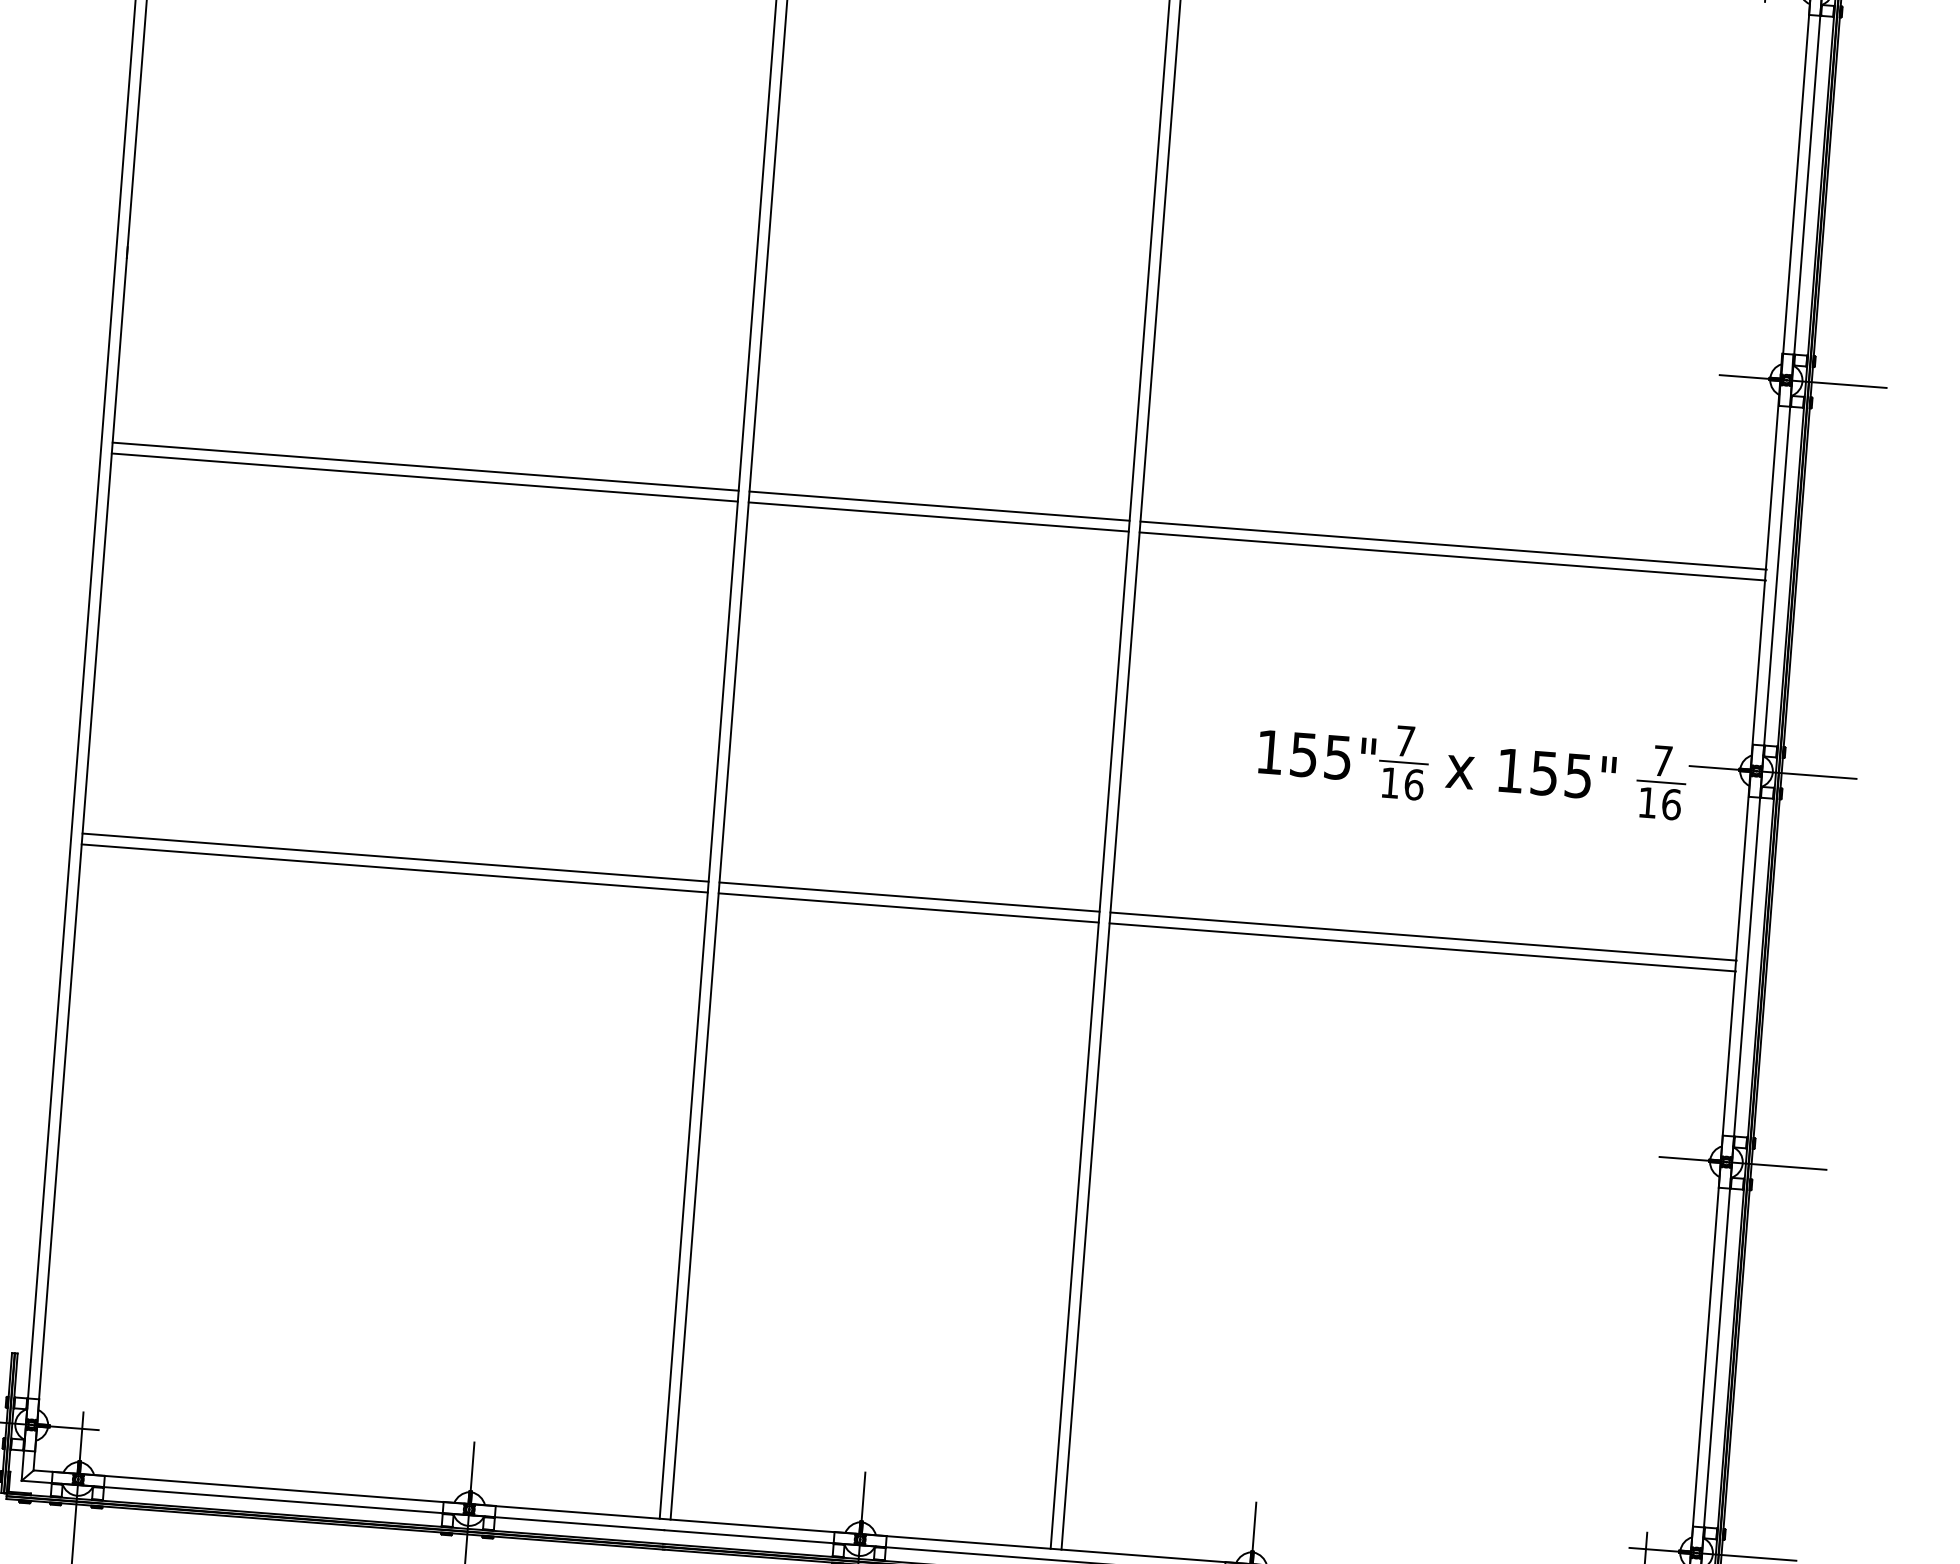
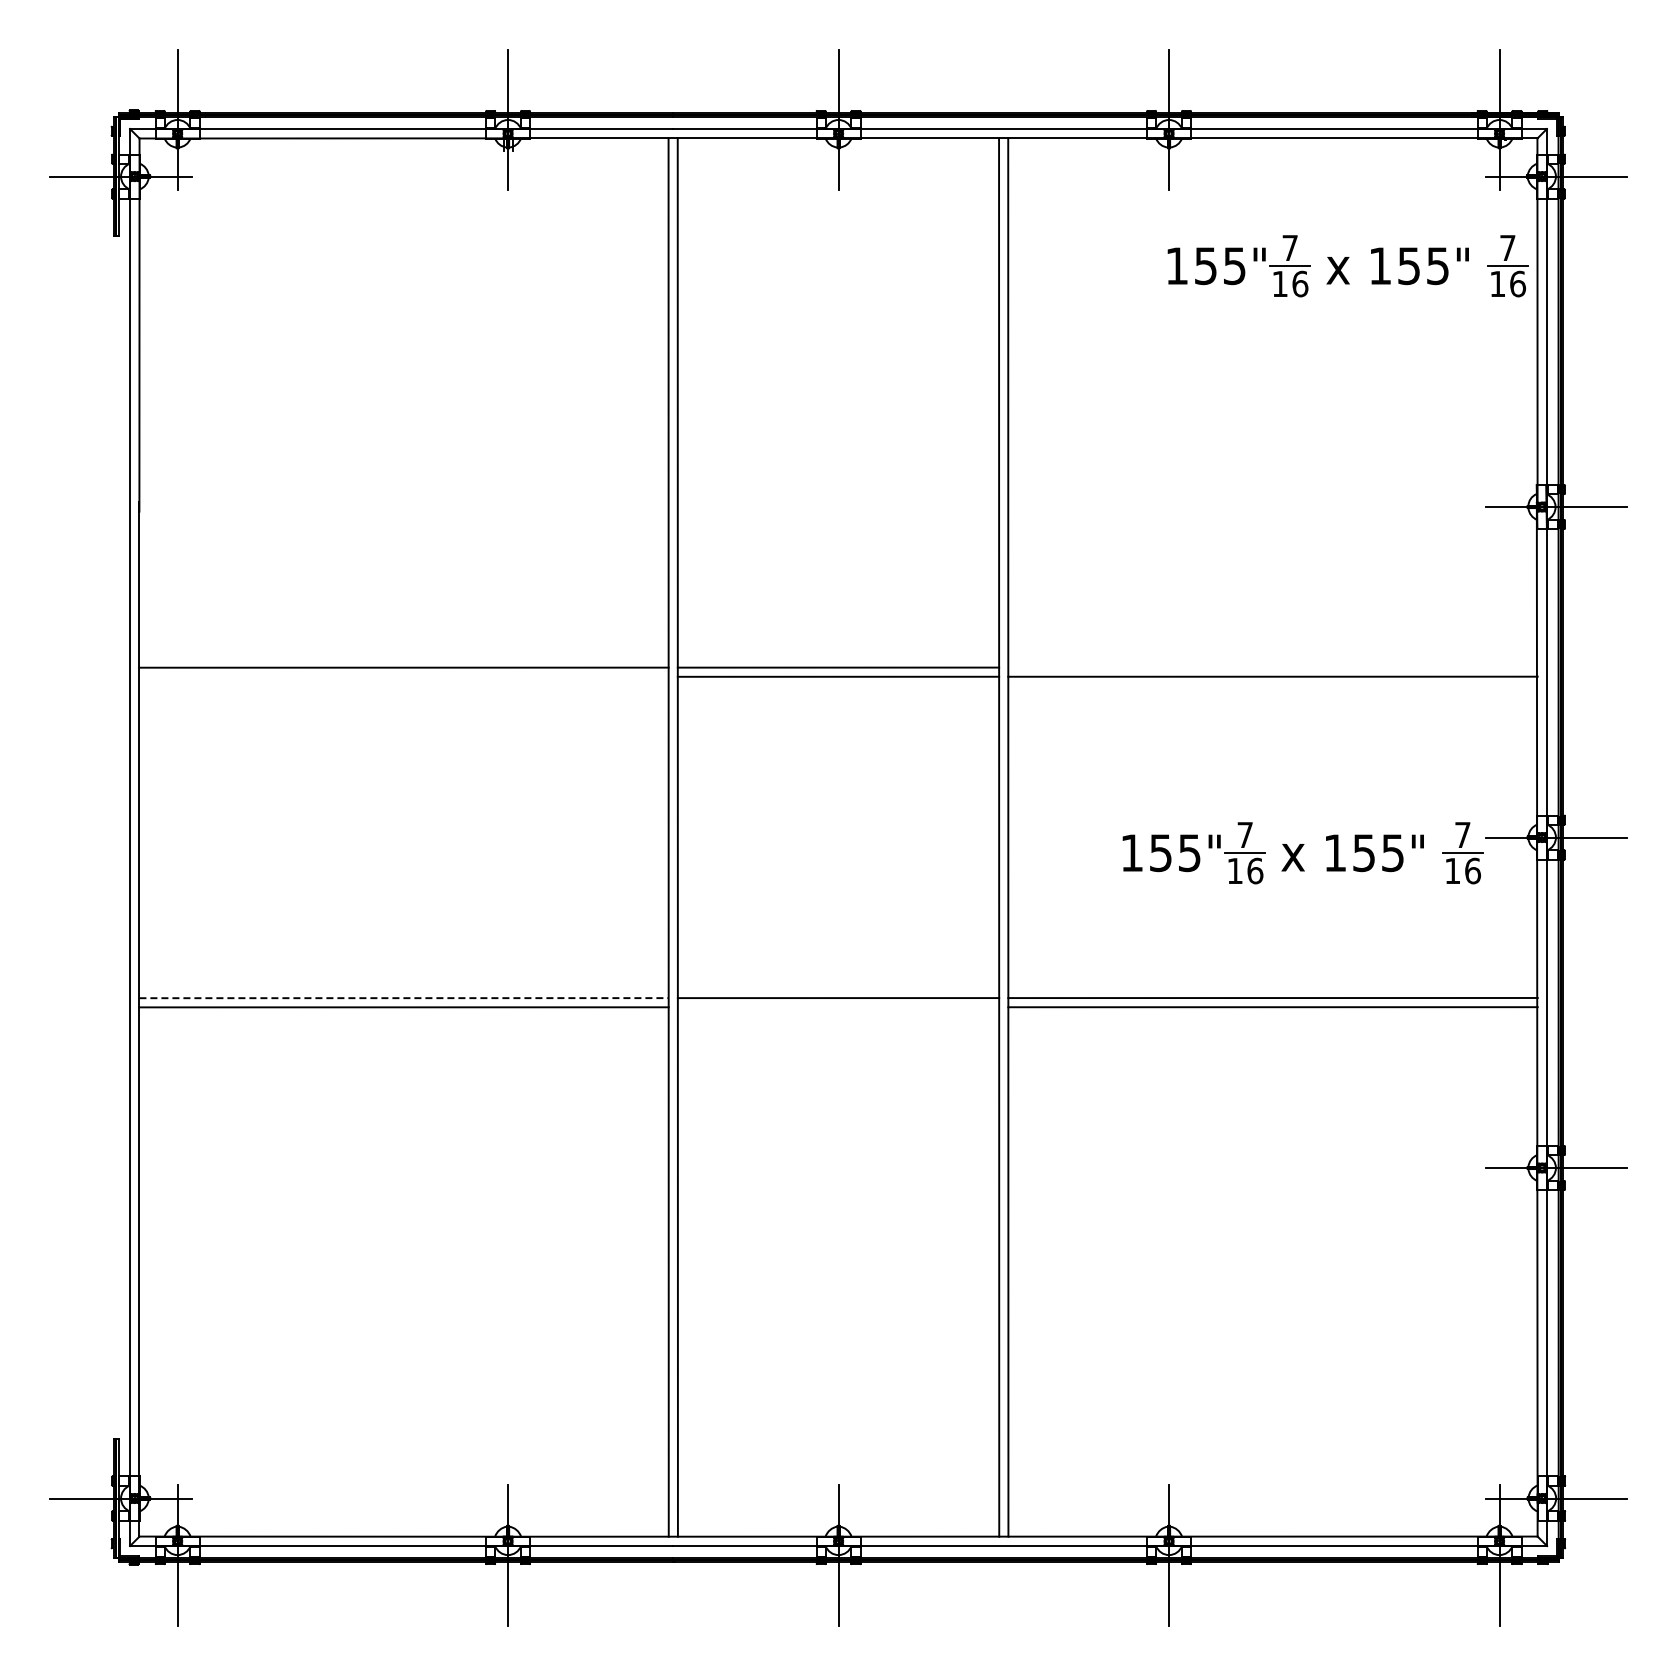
part: (1578, 77) -> (1347, 266), added
line: (424, 477) -> (403, 676), removed
line: (1453, 545) -> (1272, 667), removed
line: (396, 858) -> (404, 998), solid -> dashed
line: (908, 908) -> (838, 1007), removed

